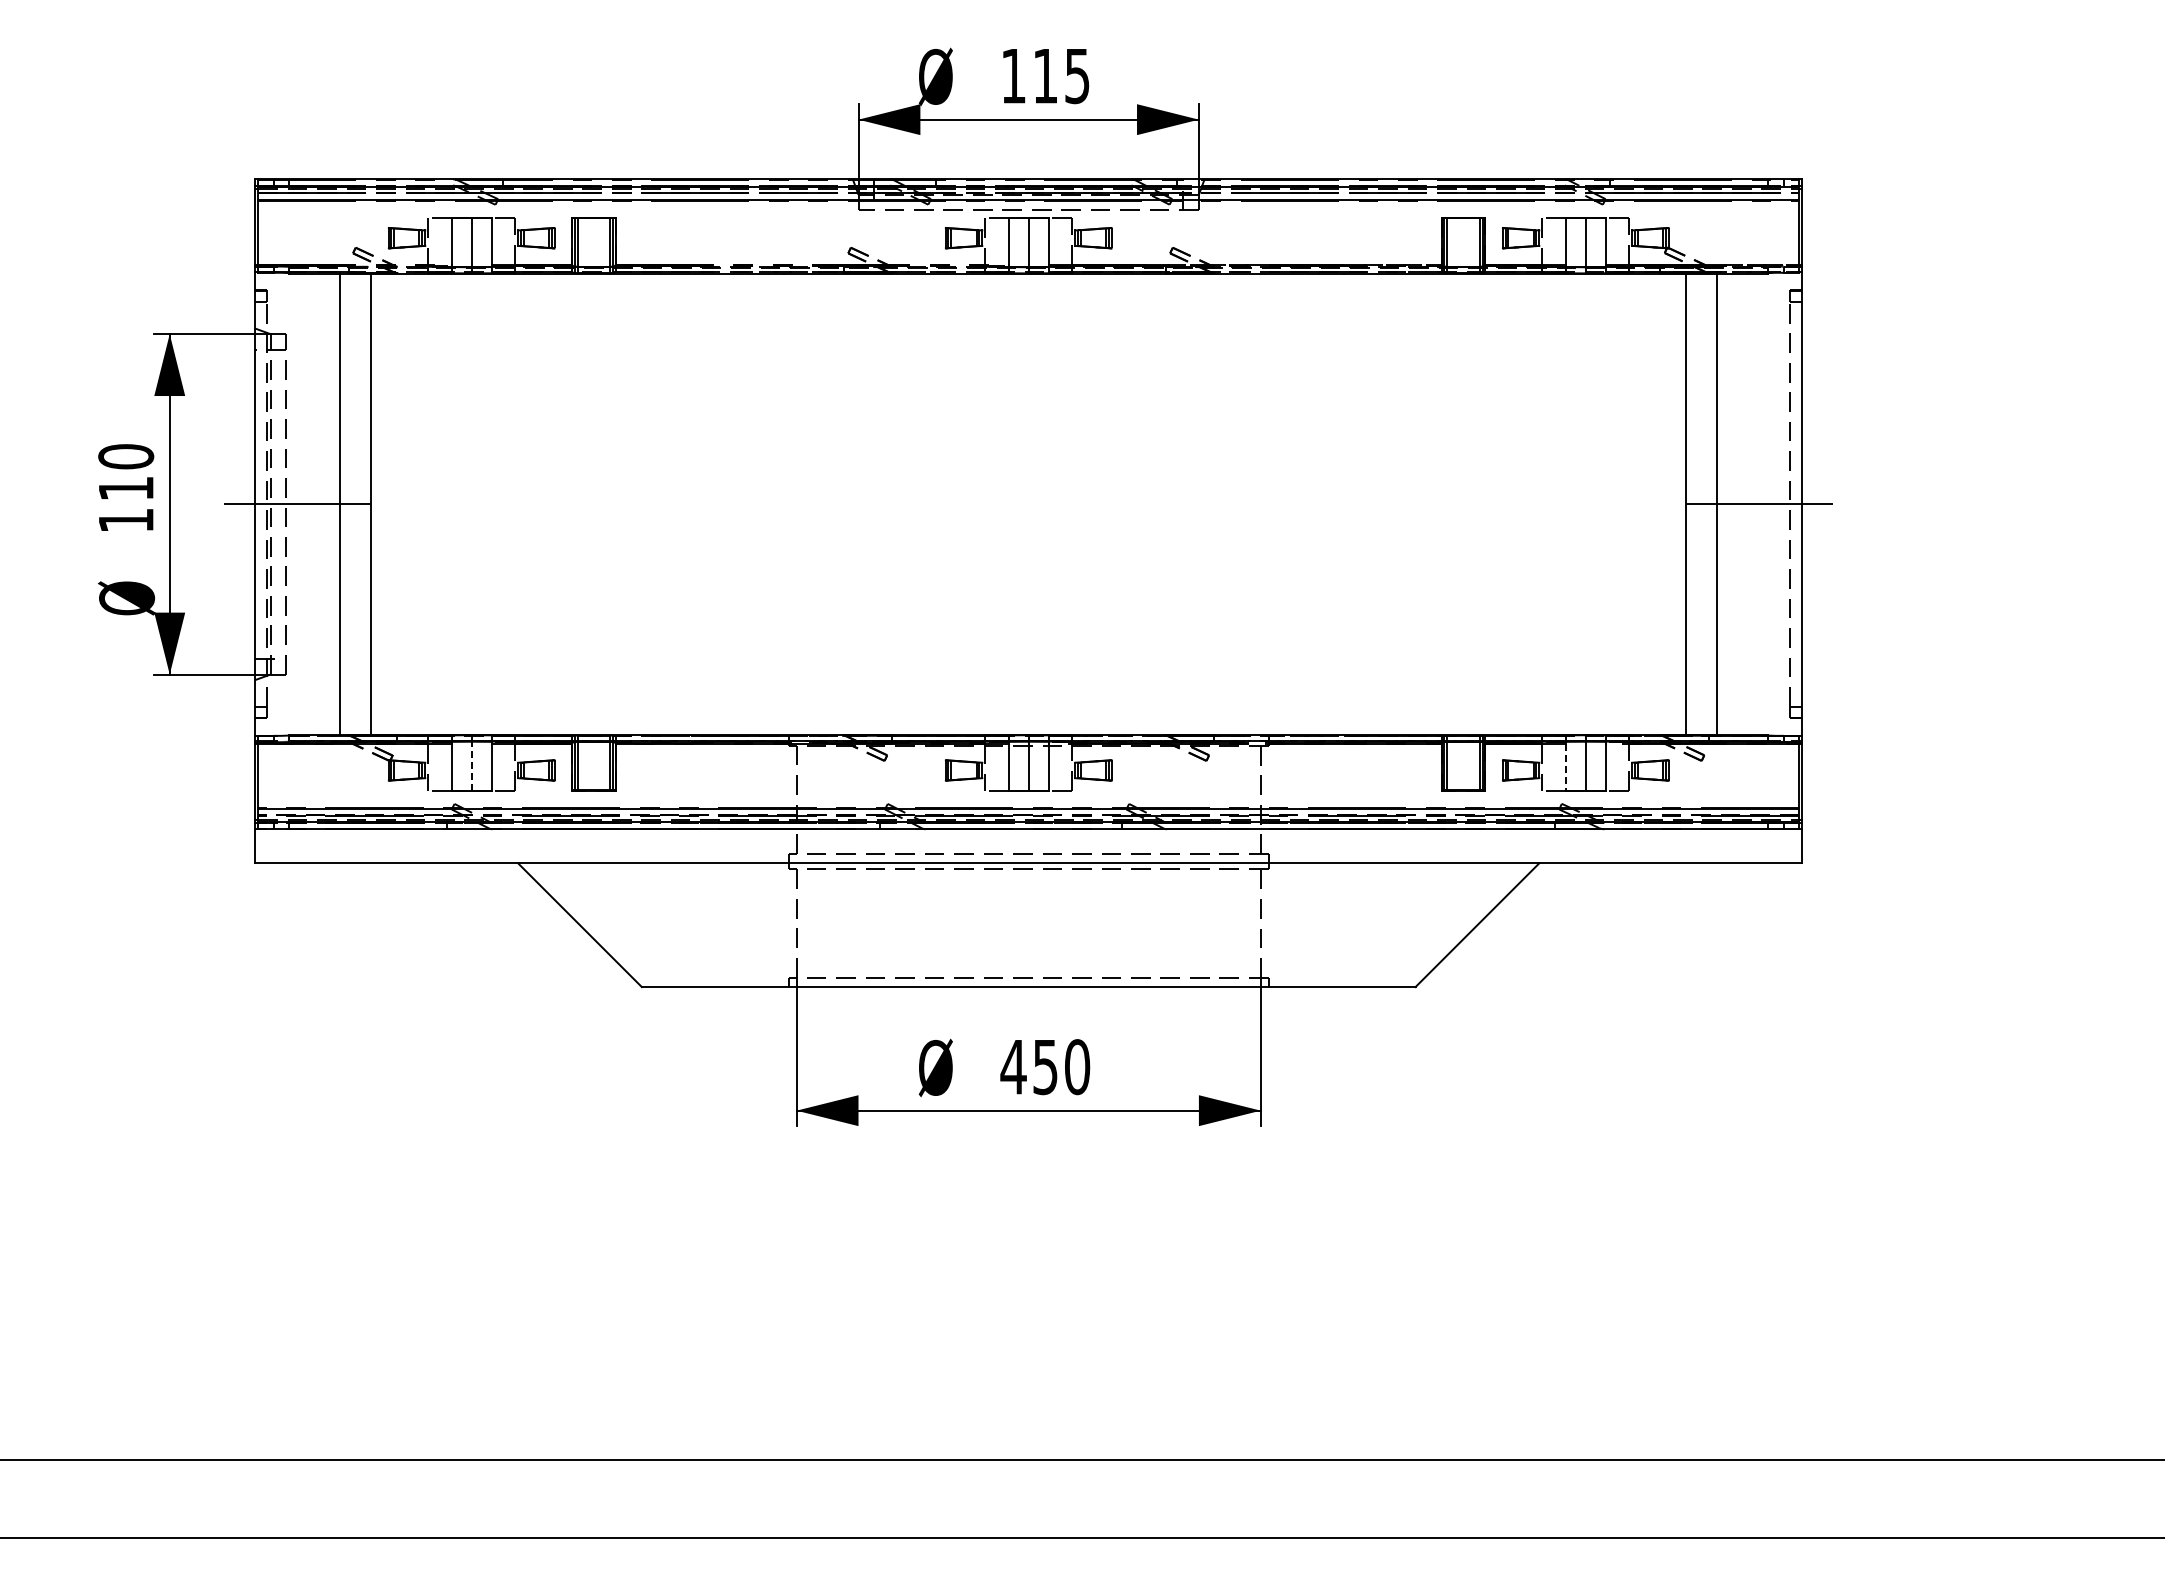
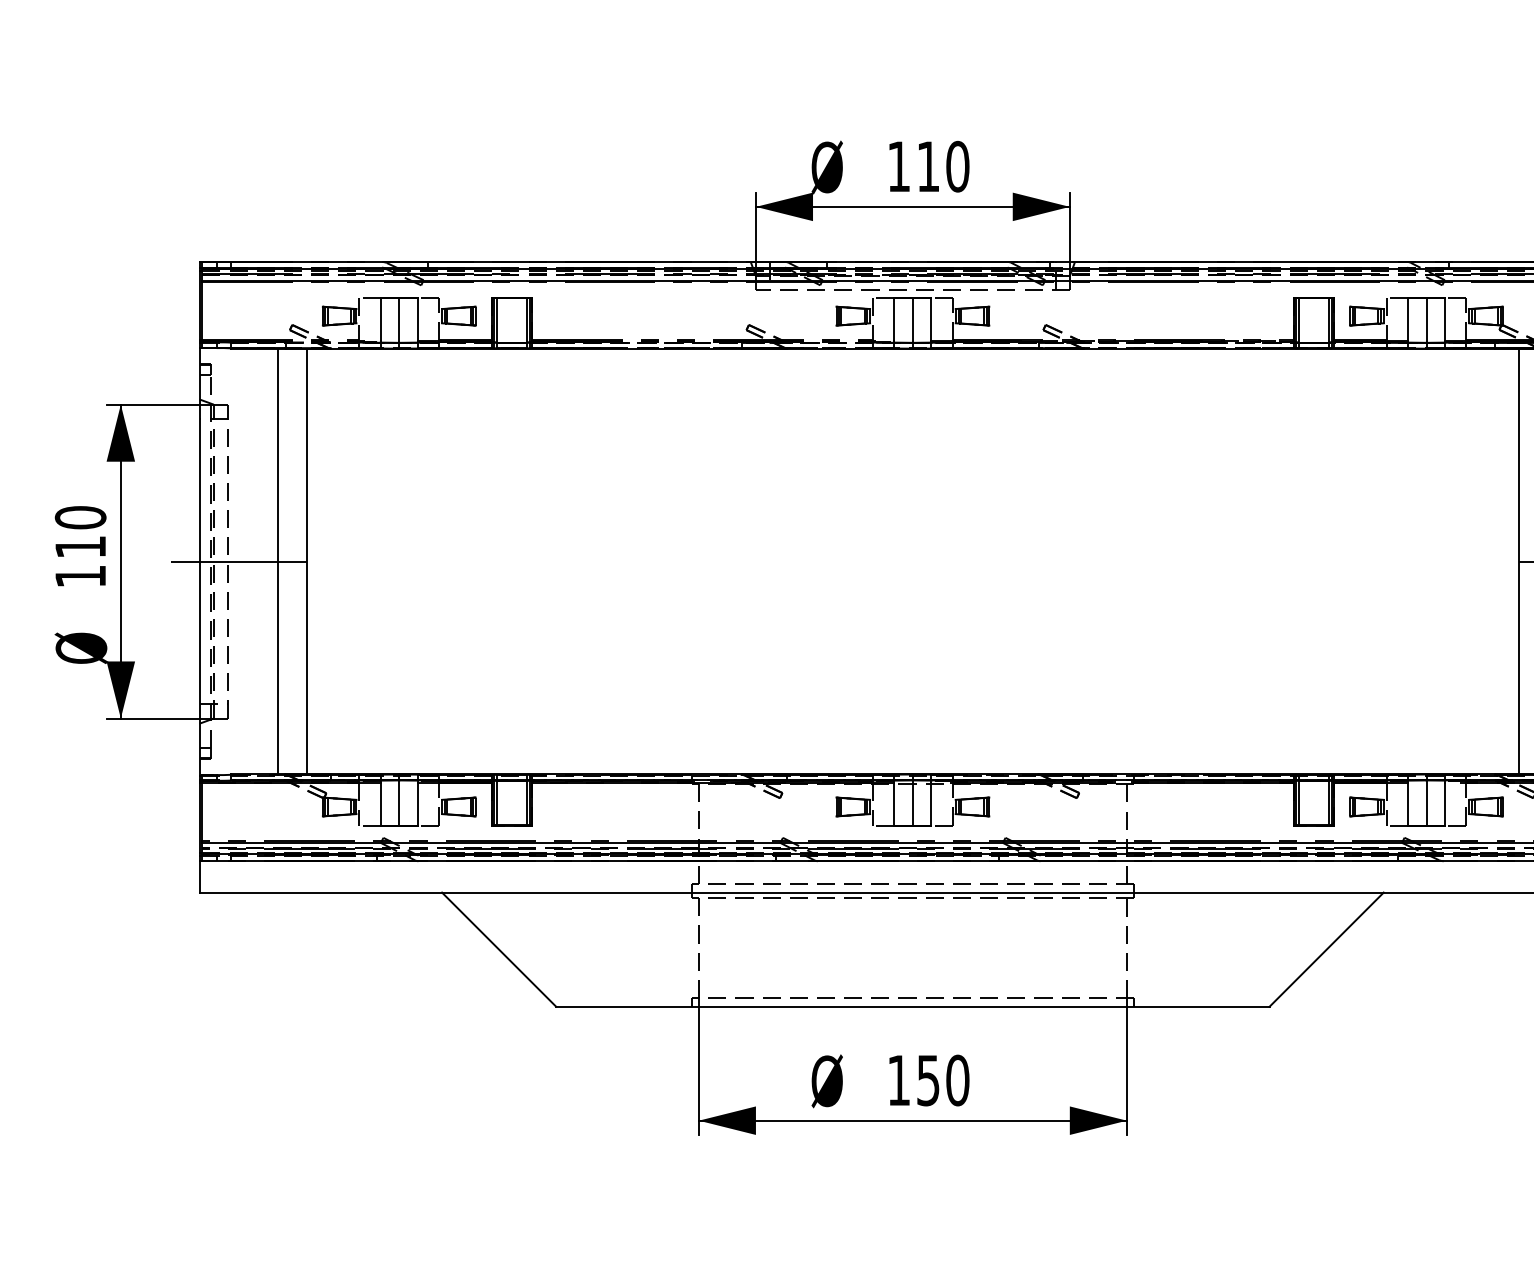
text: (1077, 76) -> (957, 167), 115 -> 110
line: (471, 766) -> (399, 803), dashed -> solid
line: (1565, 767) -> (1407, 804), dashed -> solid
text: (1013, 1067) -> (898, 1080), 450 -> 150

